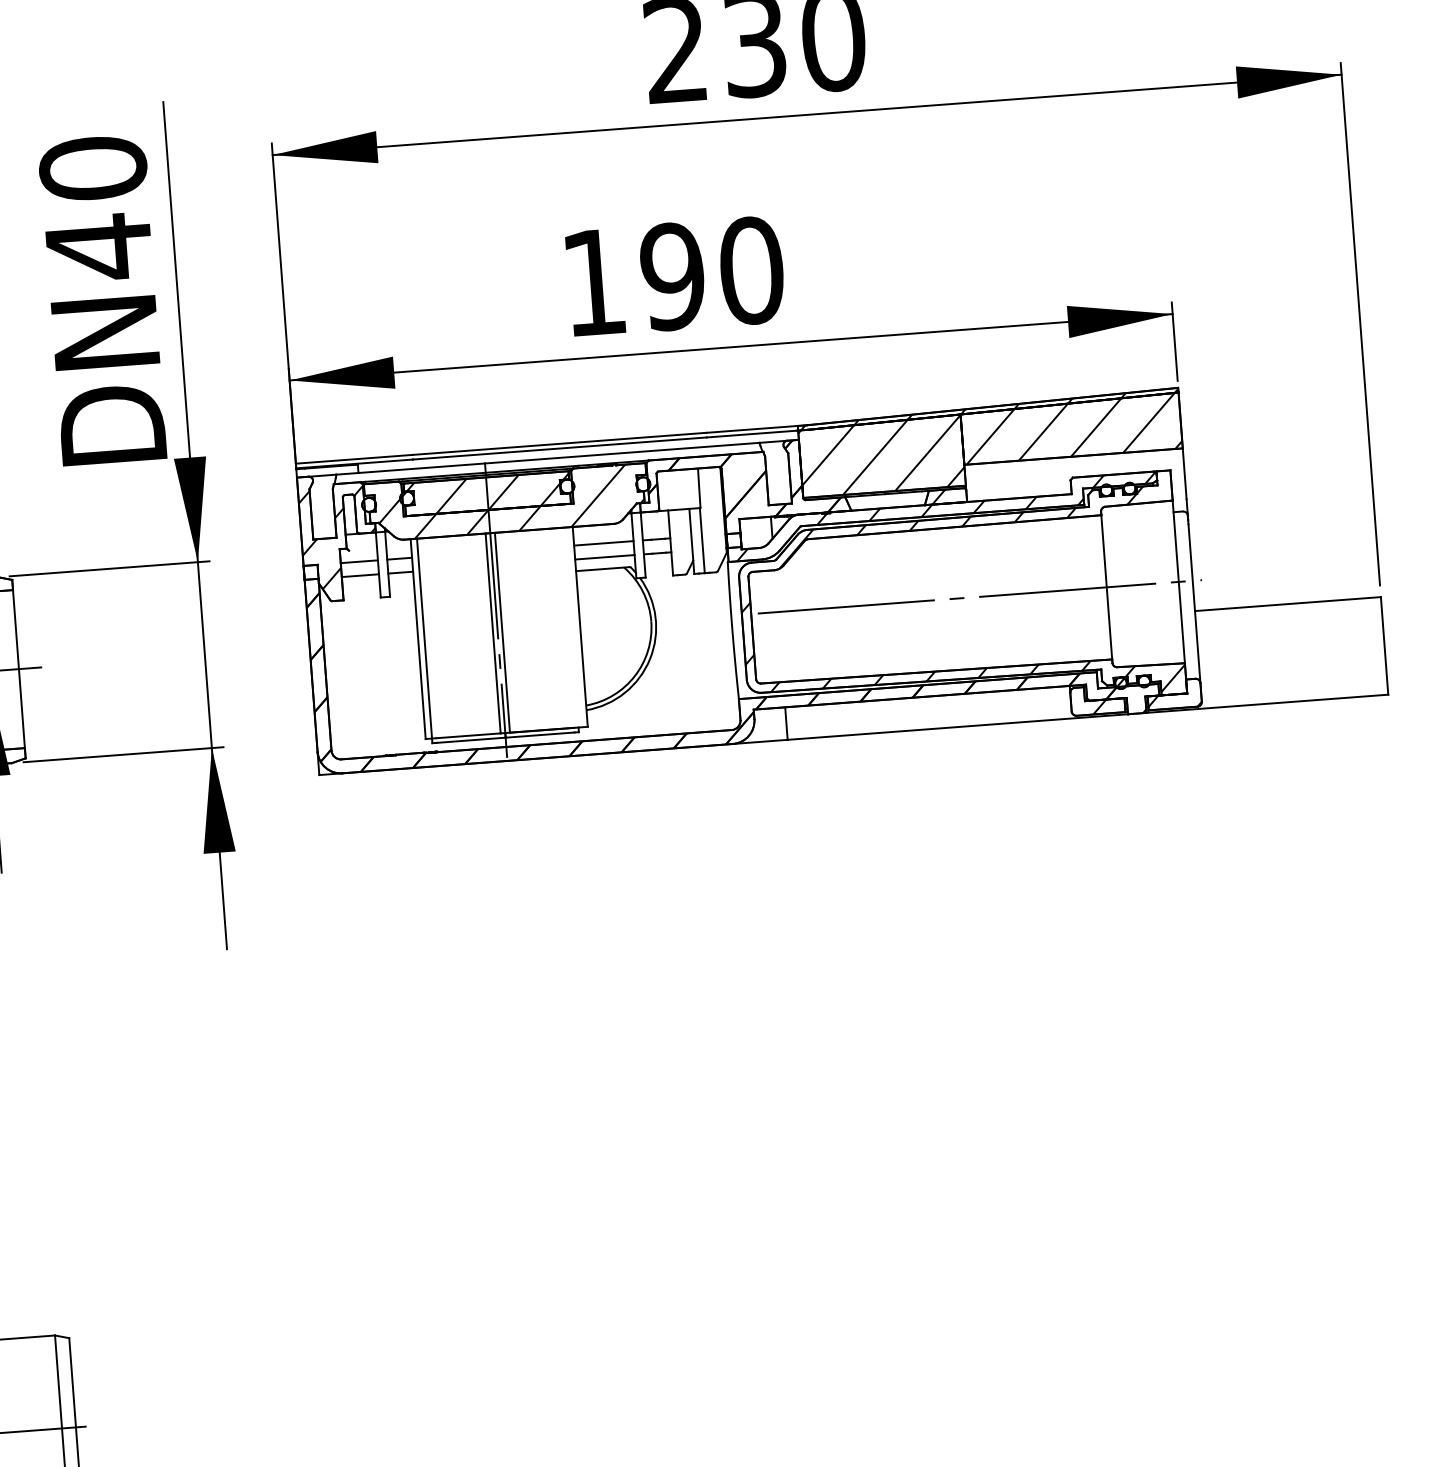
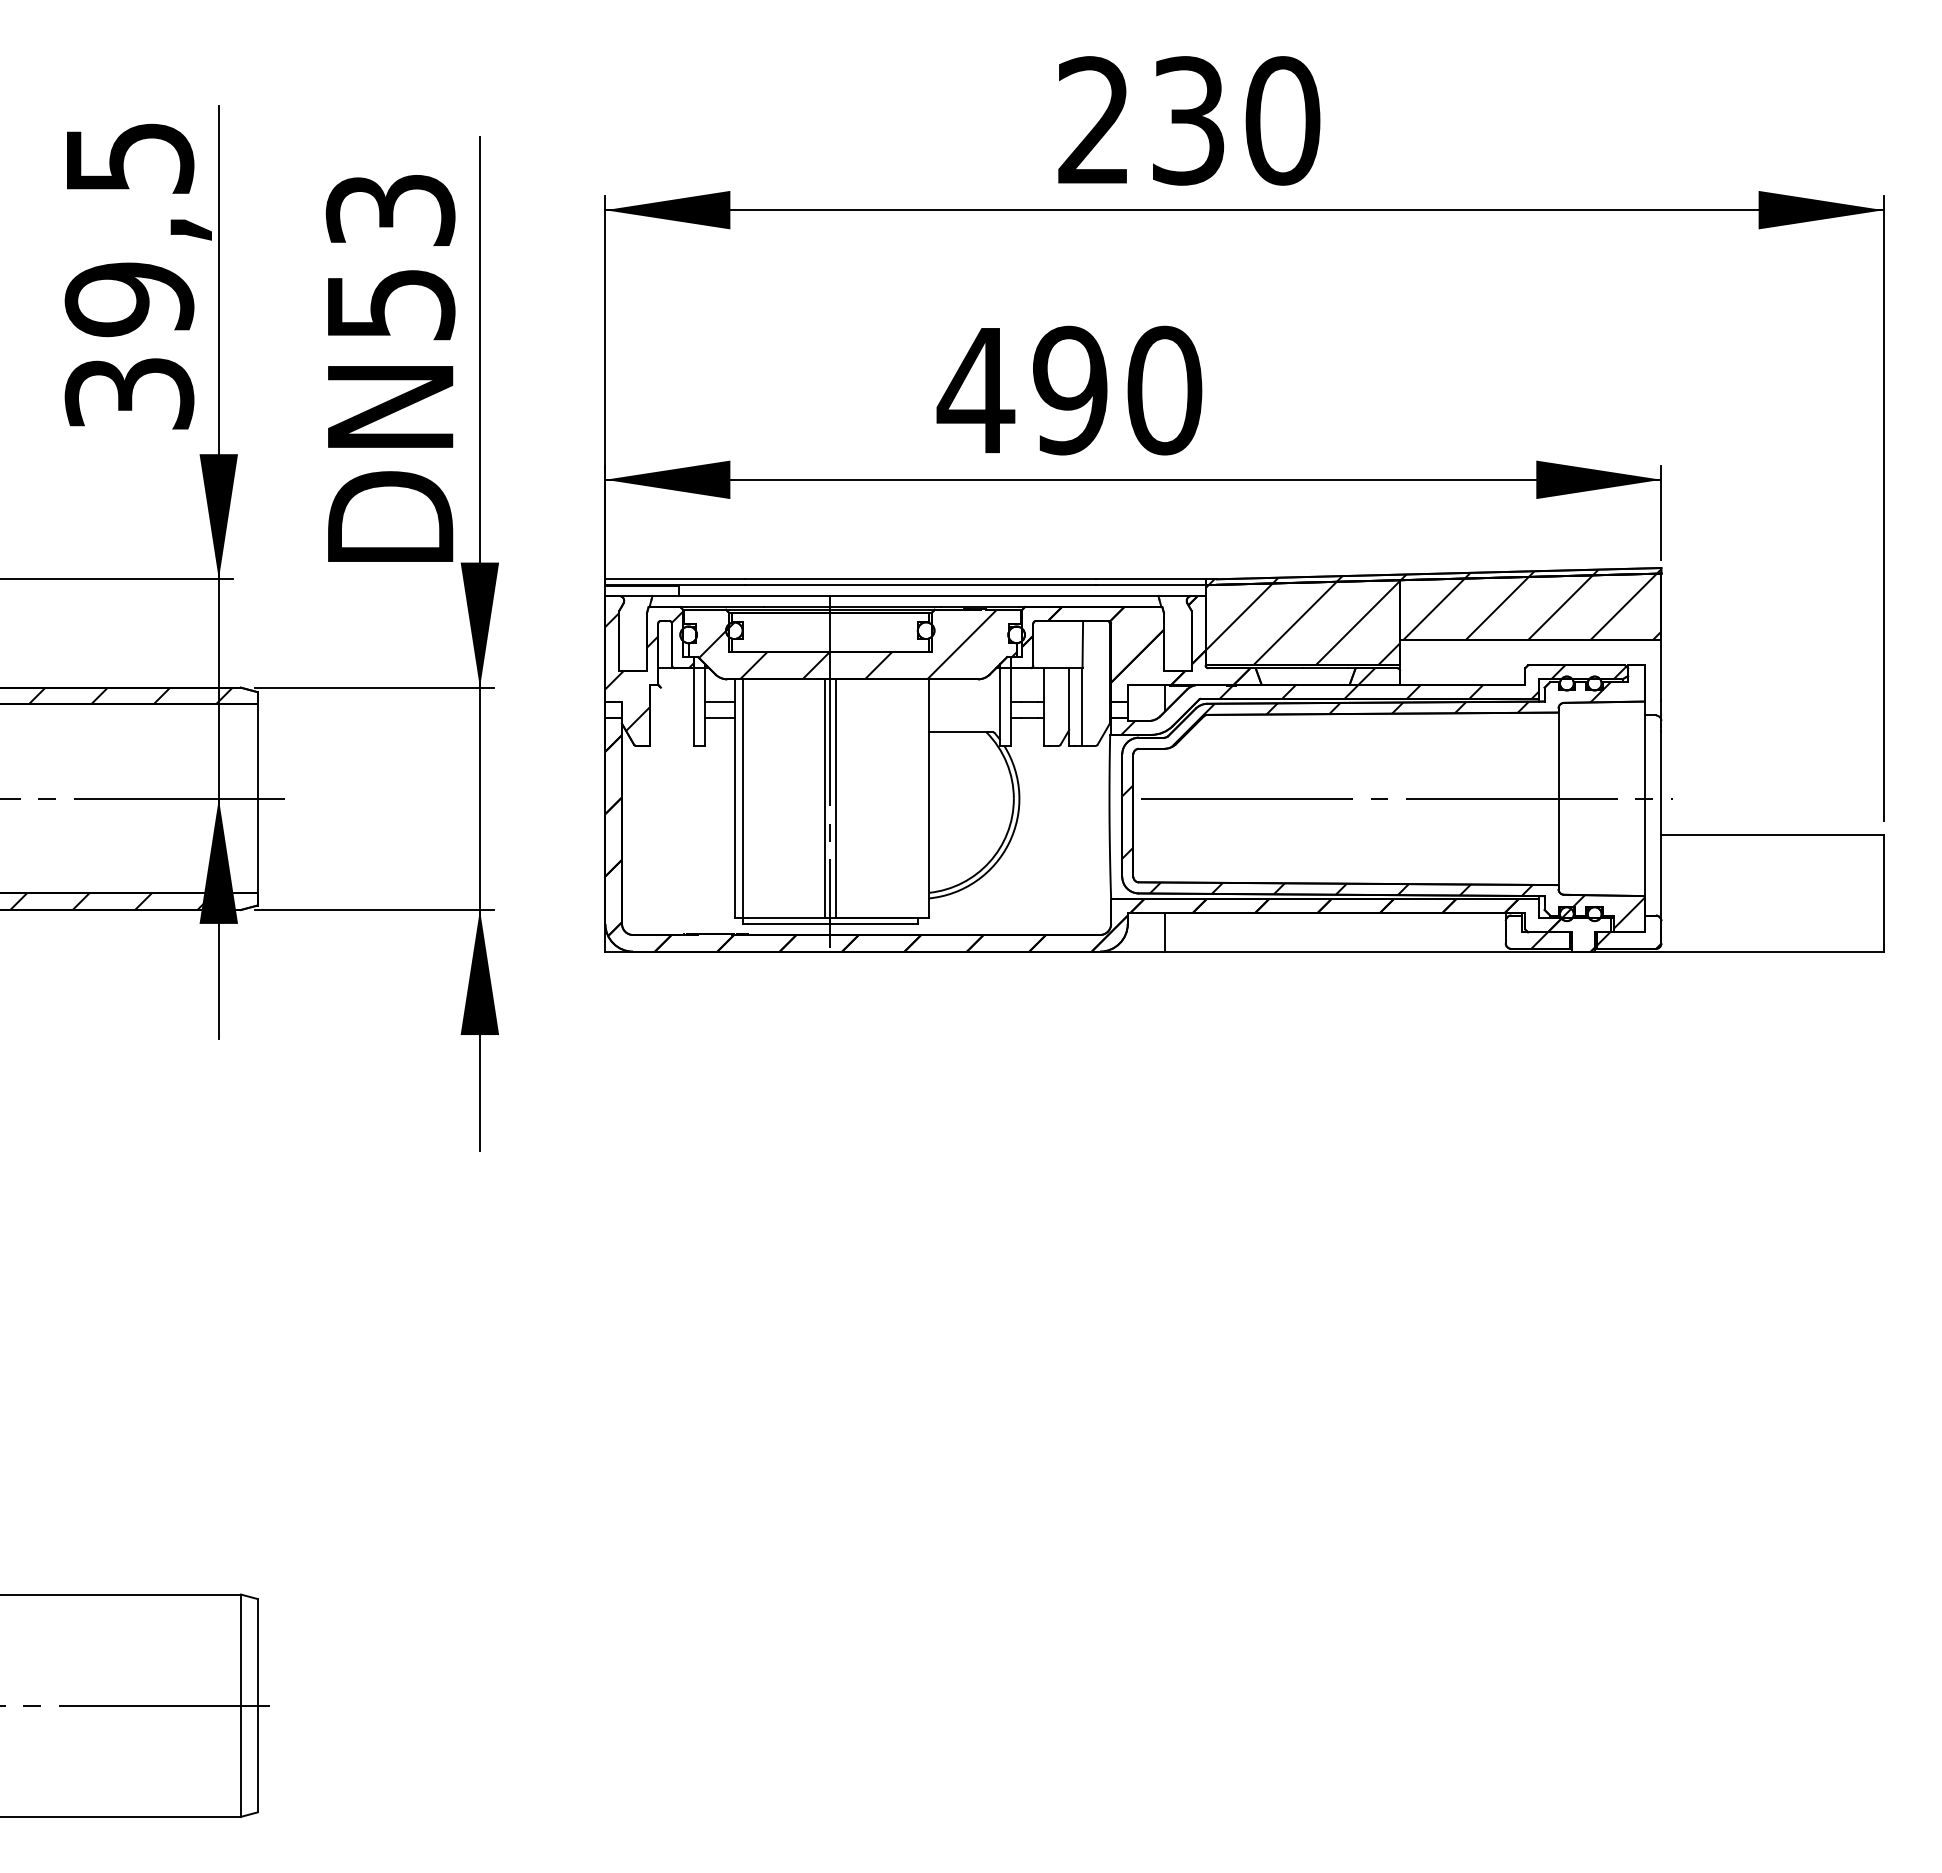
text: (96, 208) -> (390, 258), DN40 -> DN53
text: (593, 282) -> (975, 390), 190 -> 490
hatch: (488, 493) -> (831, 631), removed
line: (603, 543) -> (963, 701), removed
line: (604, 557) -> (963, 718), removed
line: (358, 561) -> (671, 701), removed
line: (359, 575) -> (671, 718), removed

